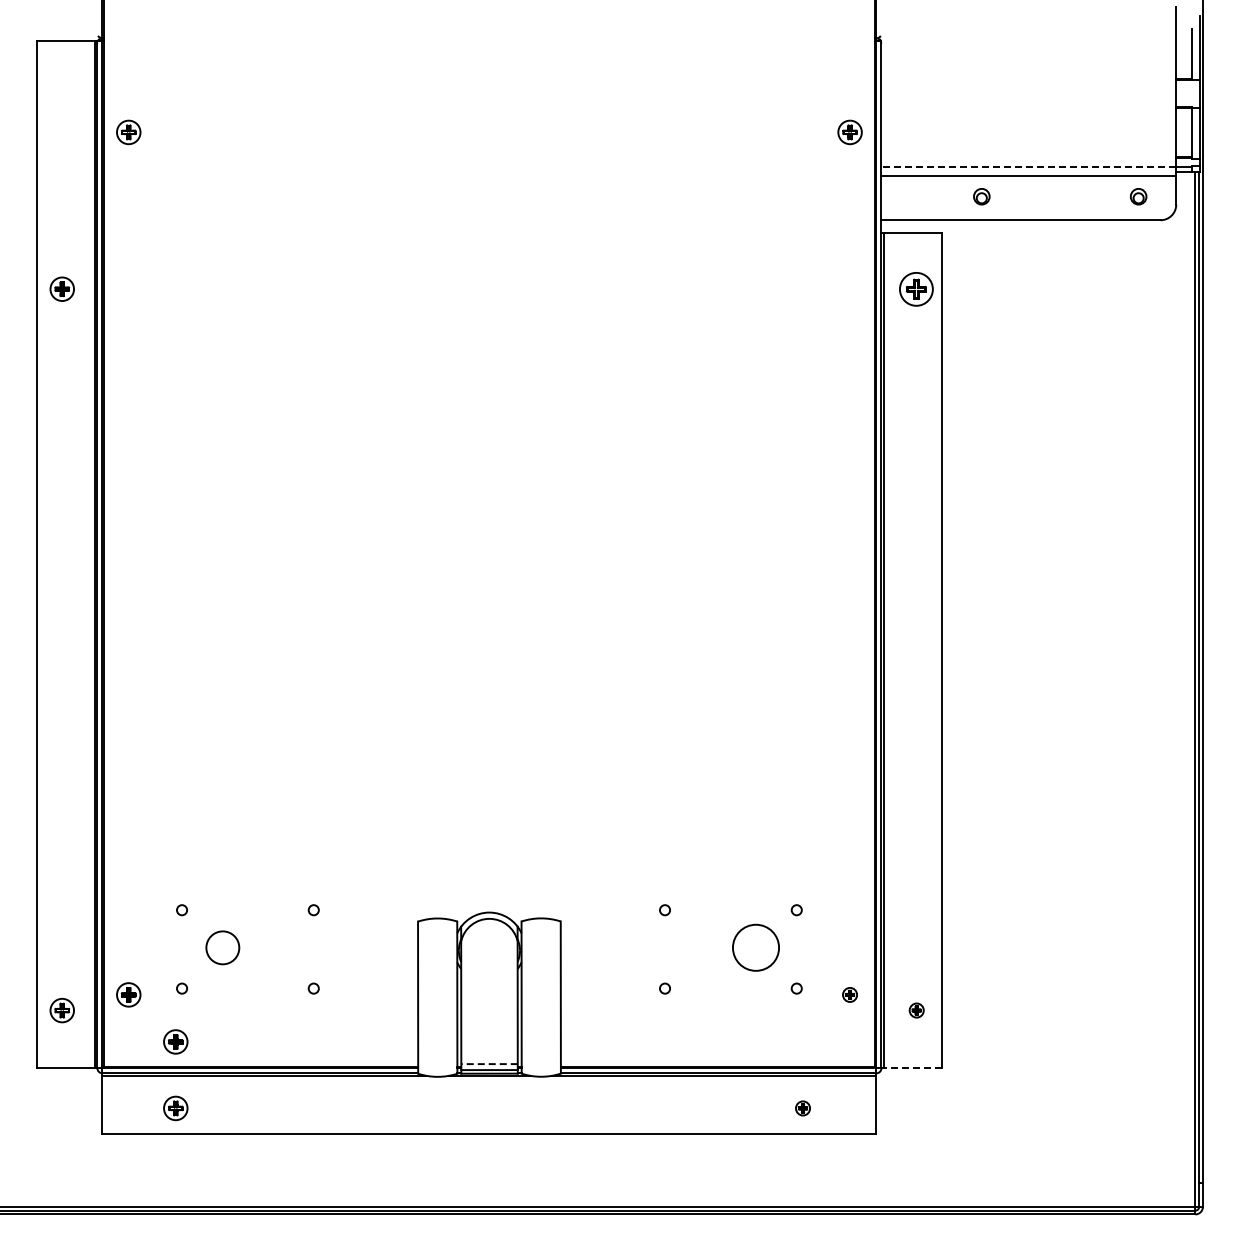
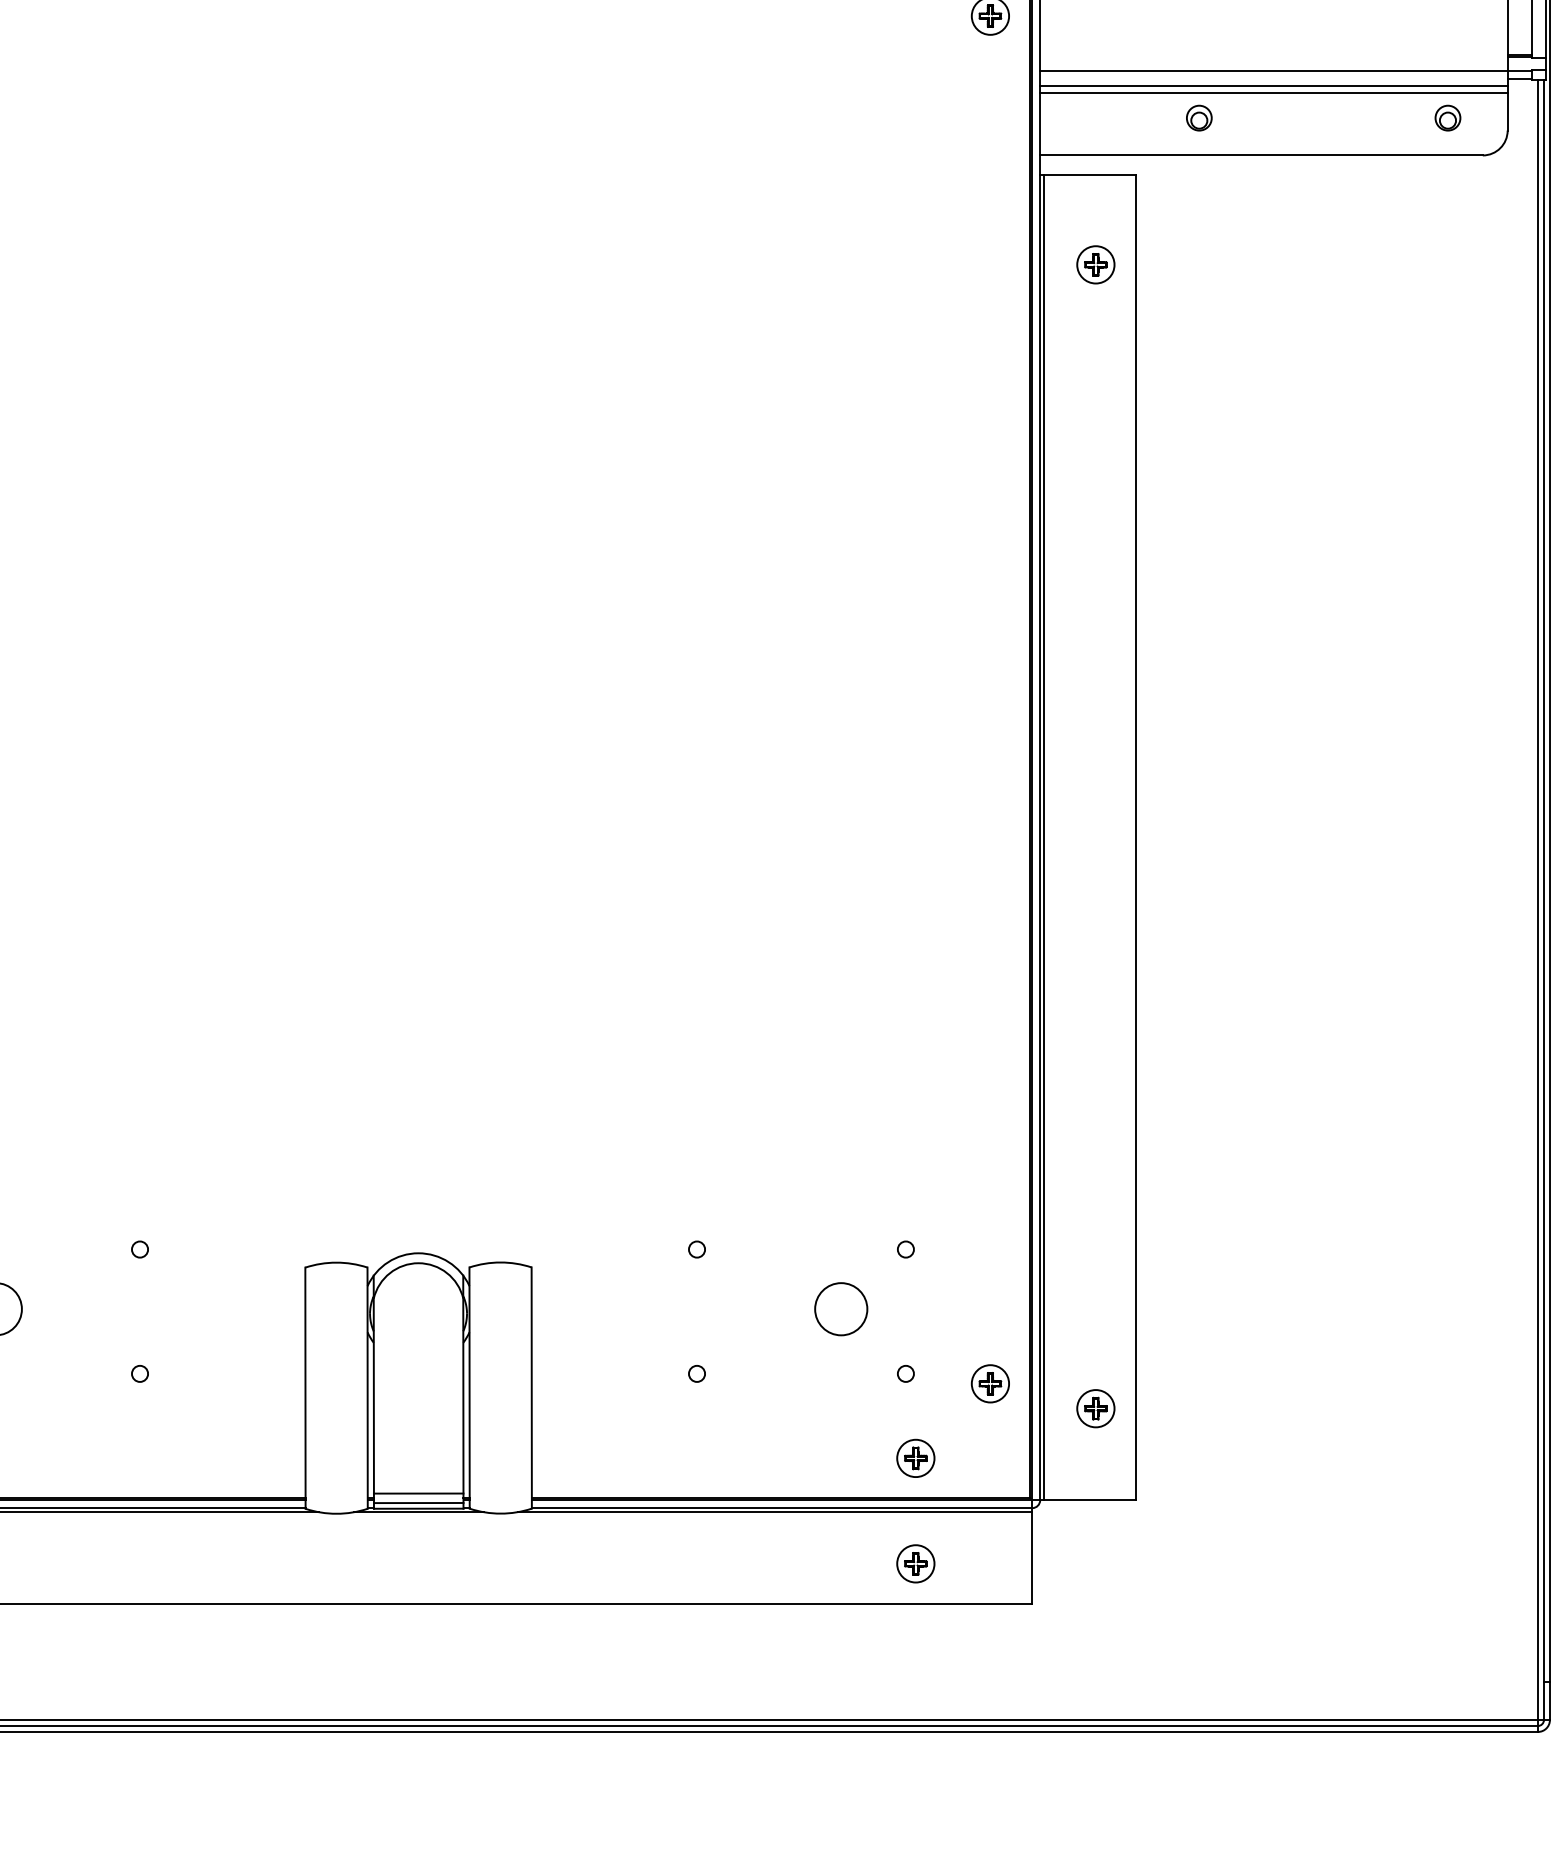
line: (1028, 166) -> (1273, 70), dashed -> solid
line: (1028, 181) -> (1273, 94), added
part: (916, 288) -> (1095, 263), size x0.71
circle: (755, 947) -> (840, 1308), size x0.71
part: (849, 994) -> (989, 1383), size x1.67
part: (916, 1010) -> (1095, 1408), size x1.67
part: (802, 1041) -> (914, 1457), added
line: (489, 1064) -> (418, 1494), dashed -> solid
line: (911, 1068) -> (1087, 1500), dashed -> solid
part: (802, 1108) -> (914, 1563), size x1.67

